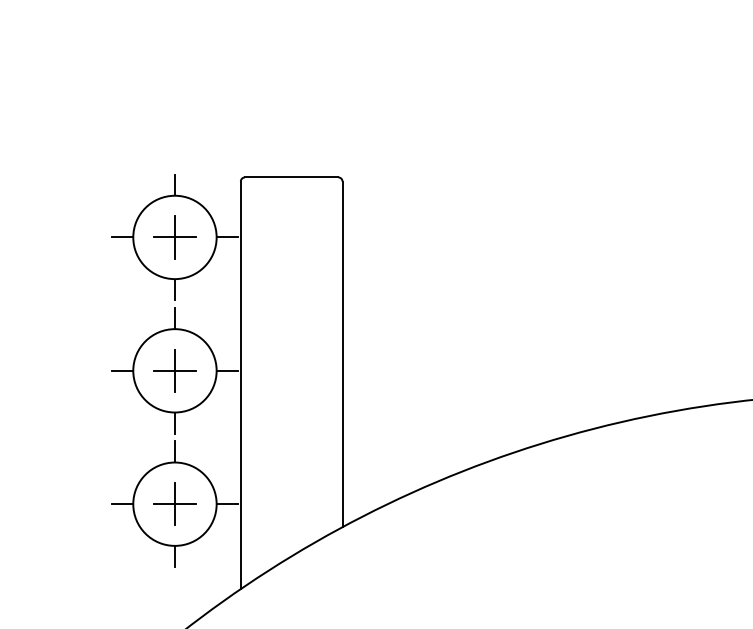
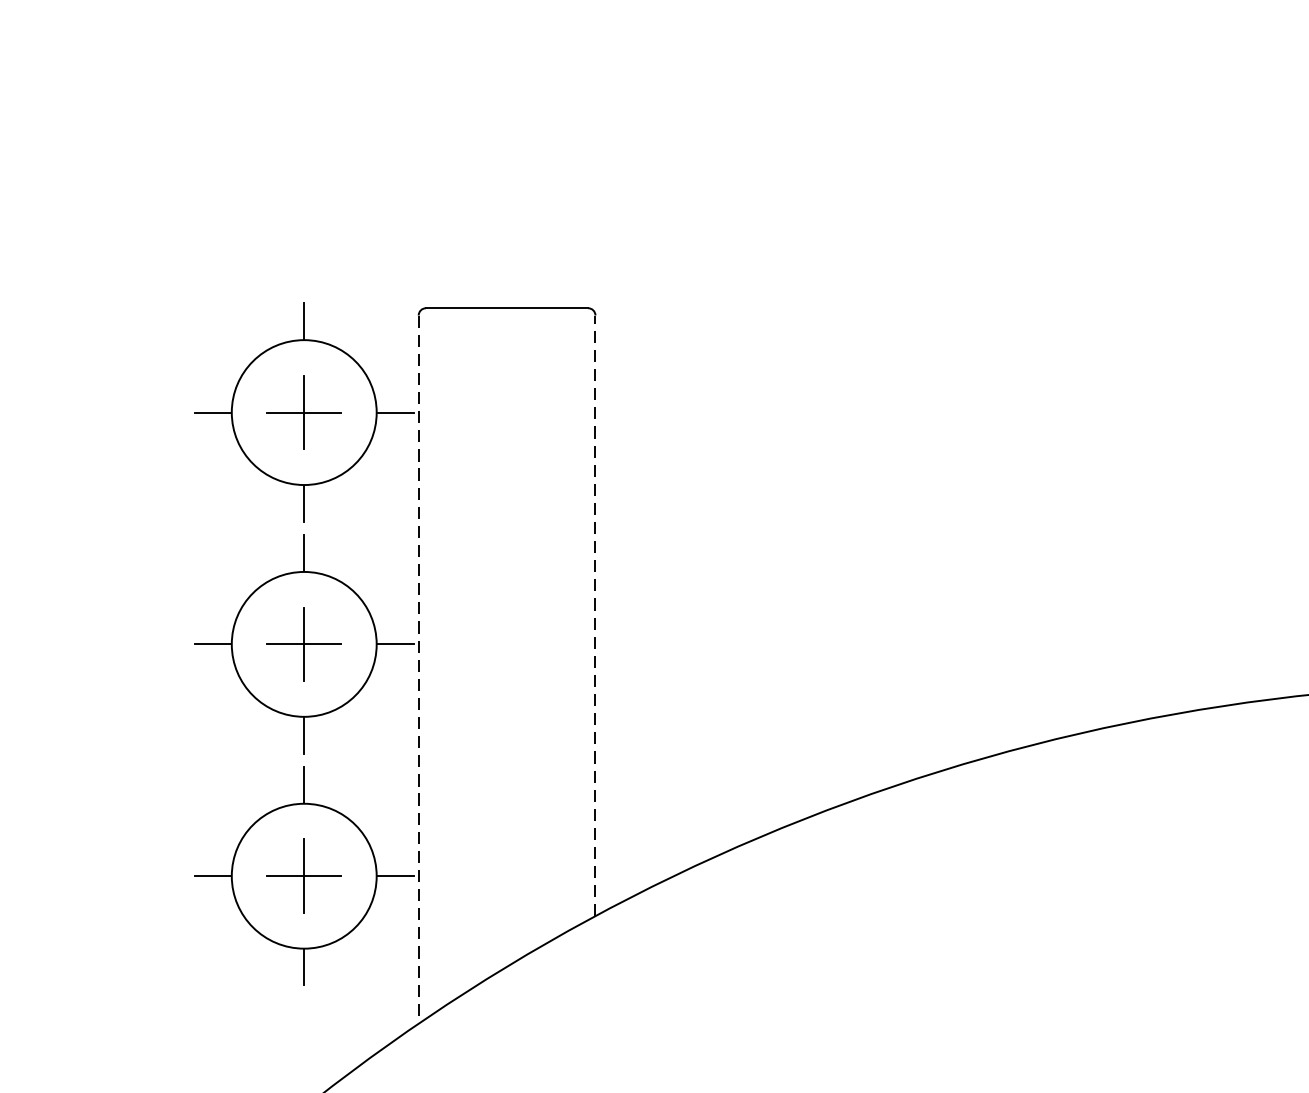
line: (342, 354) -> (595, 616), solid -> dashed
line: (240, 385) -> (418, 669), solid -> dashed

